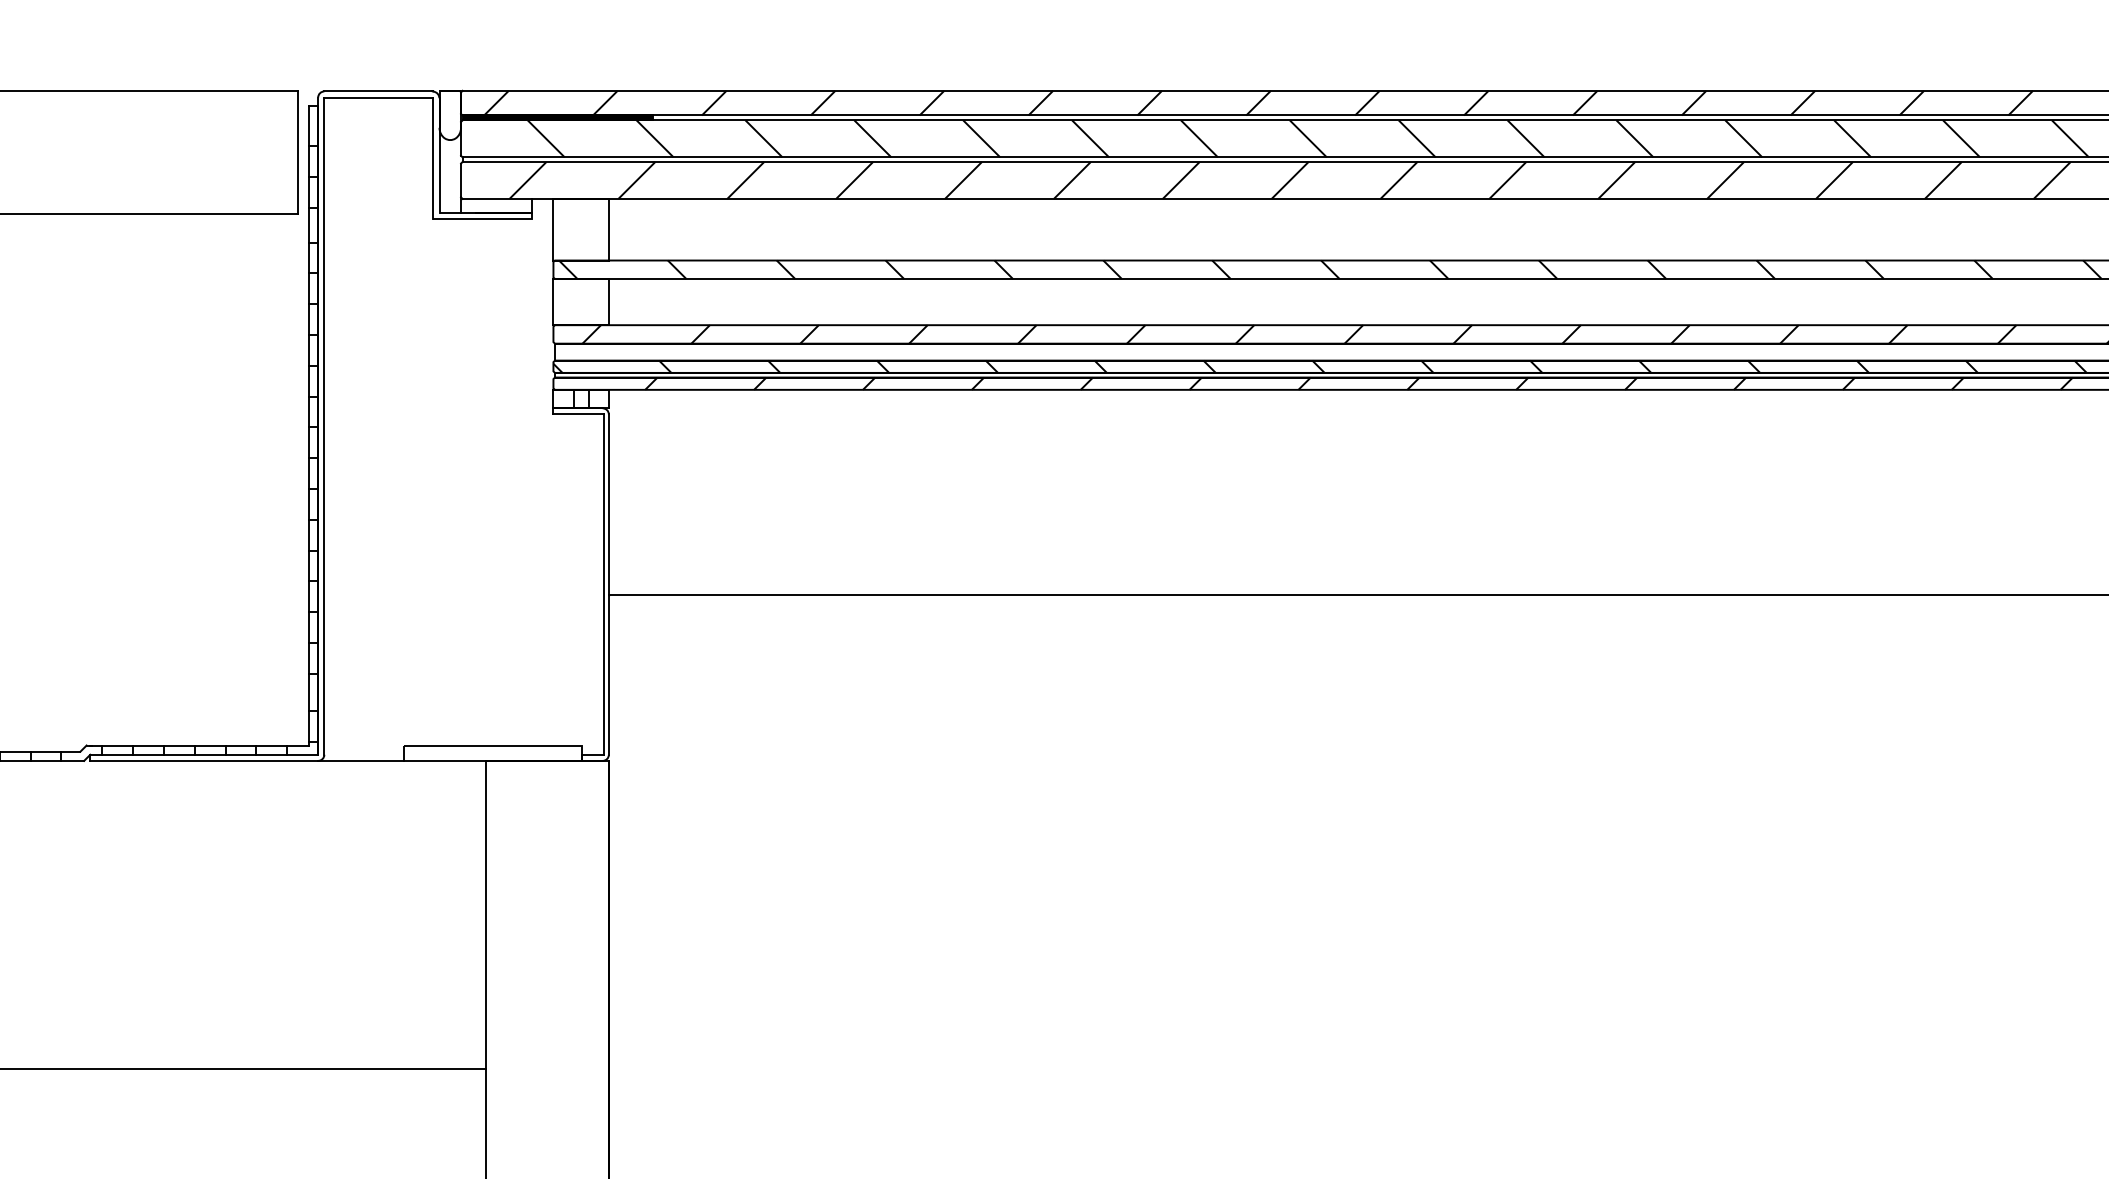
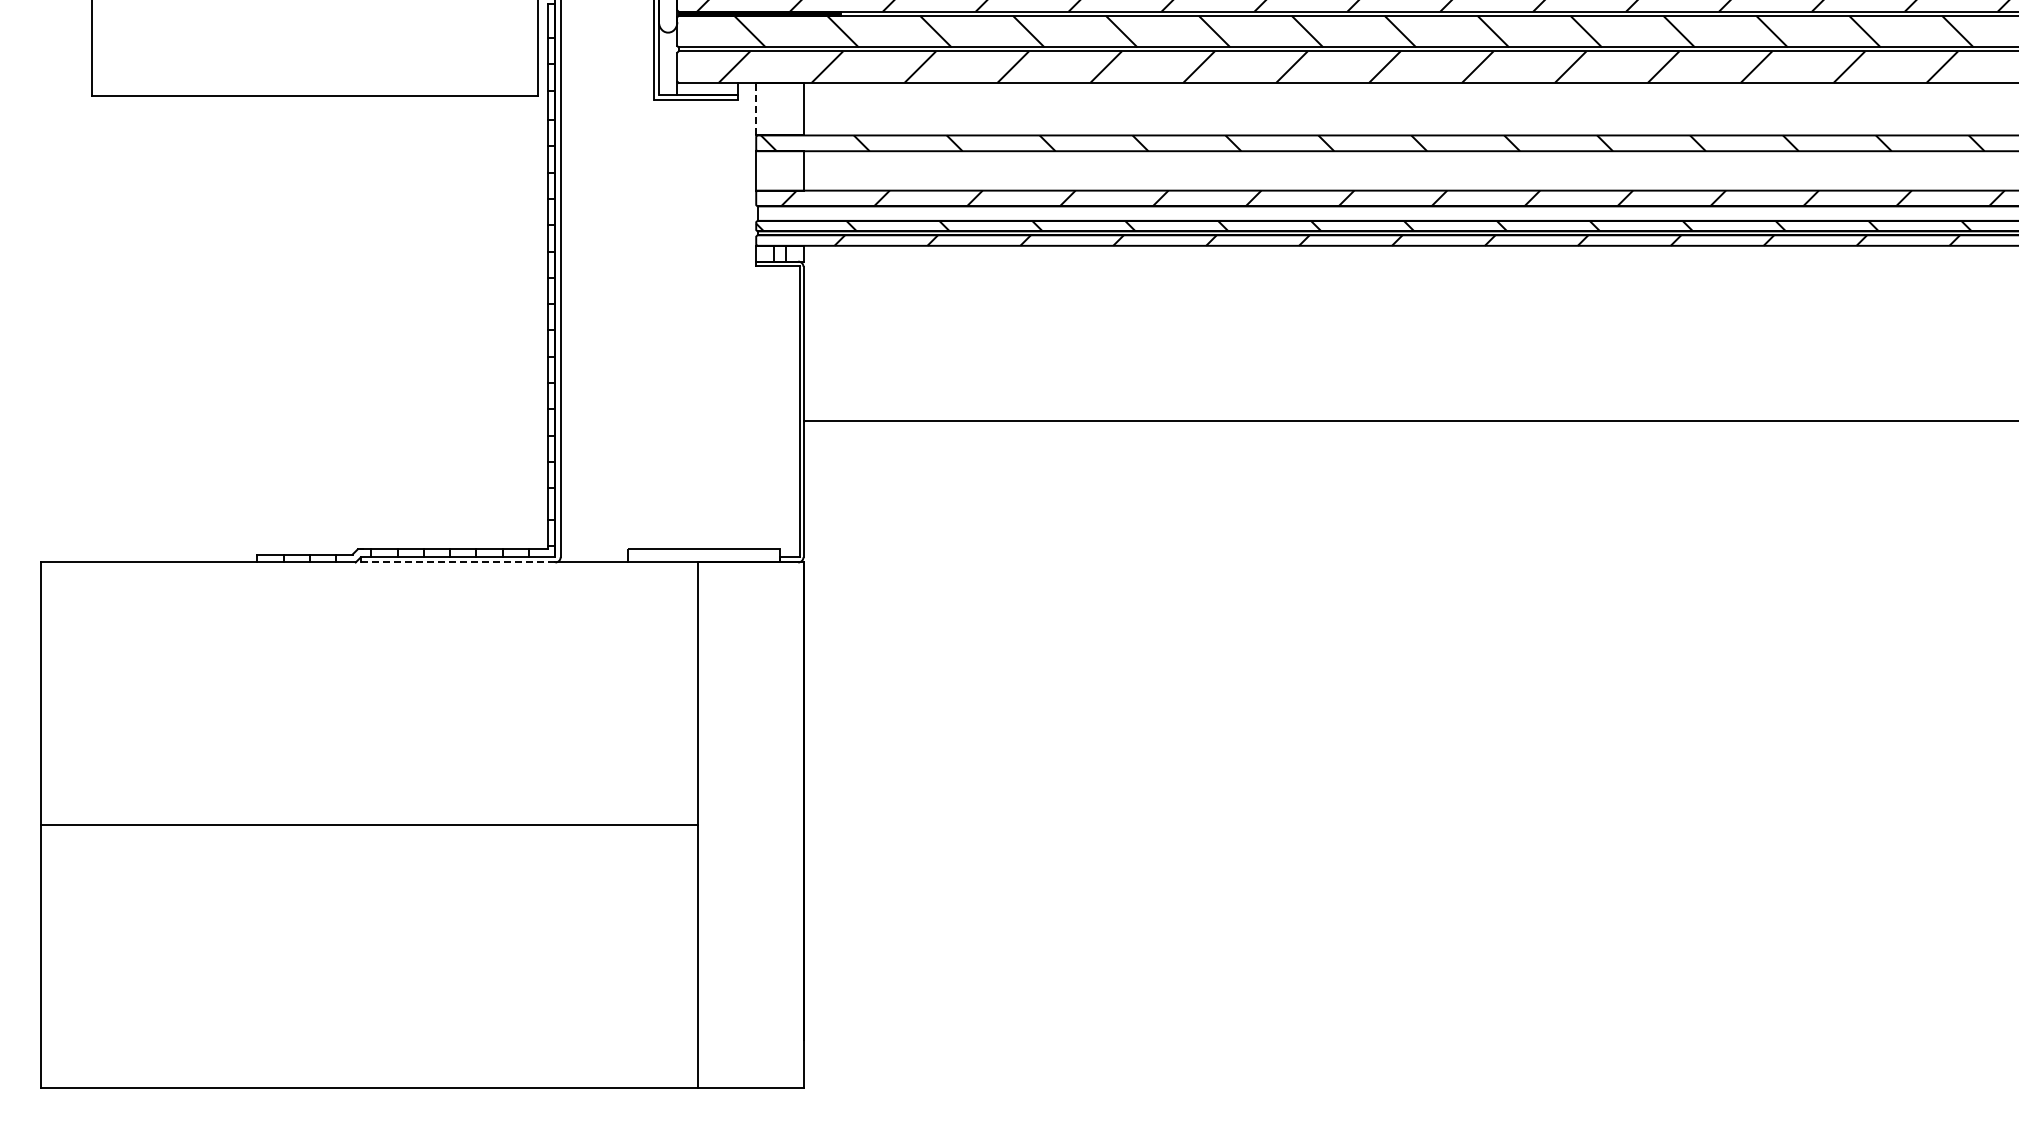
line: (553, 228) -> (756, 108), solid -> dashed
line: (204, 760) -> (458, 562), solid -> dashed

